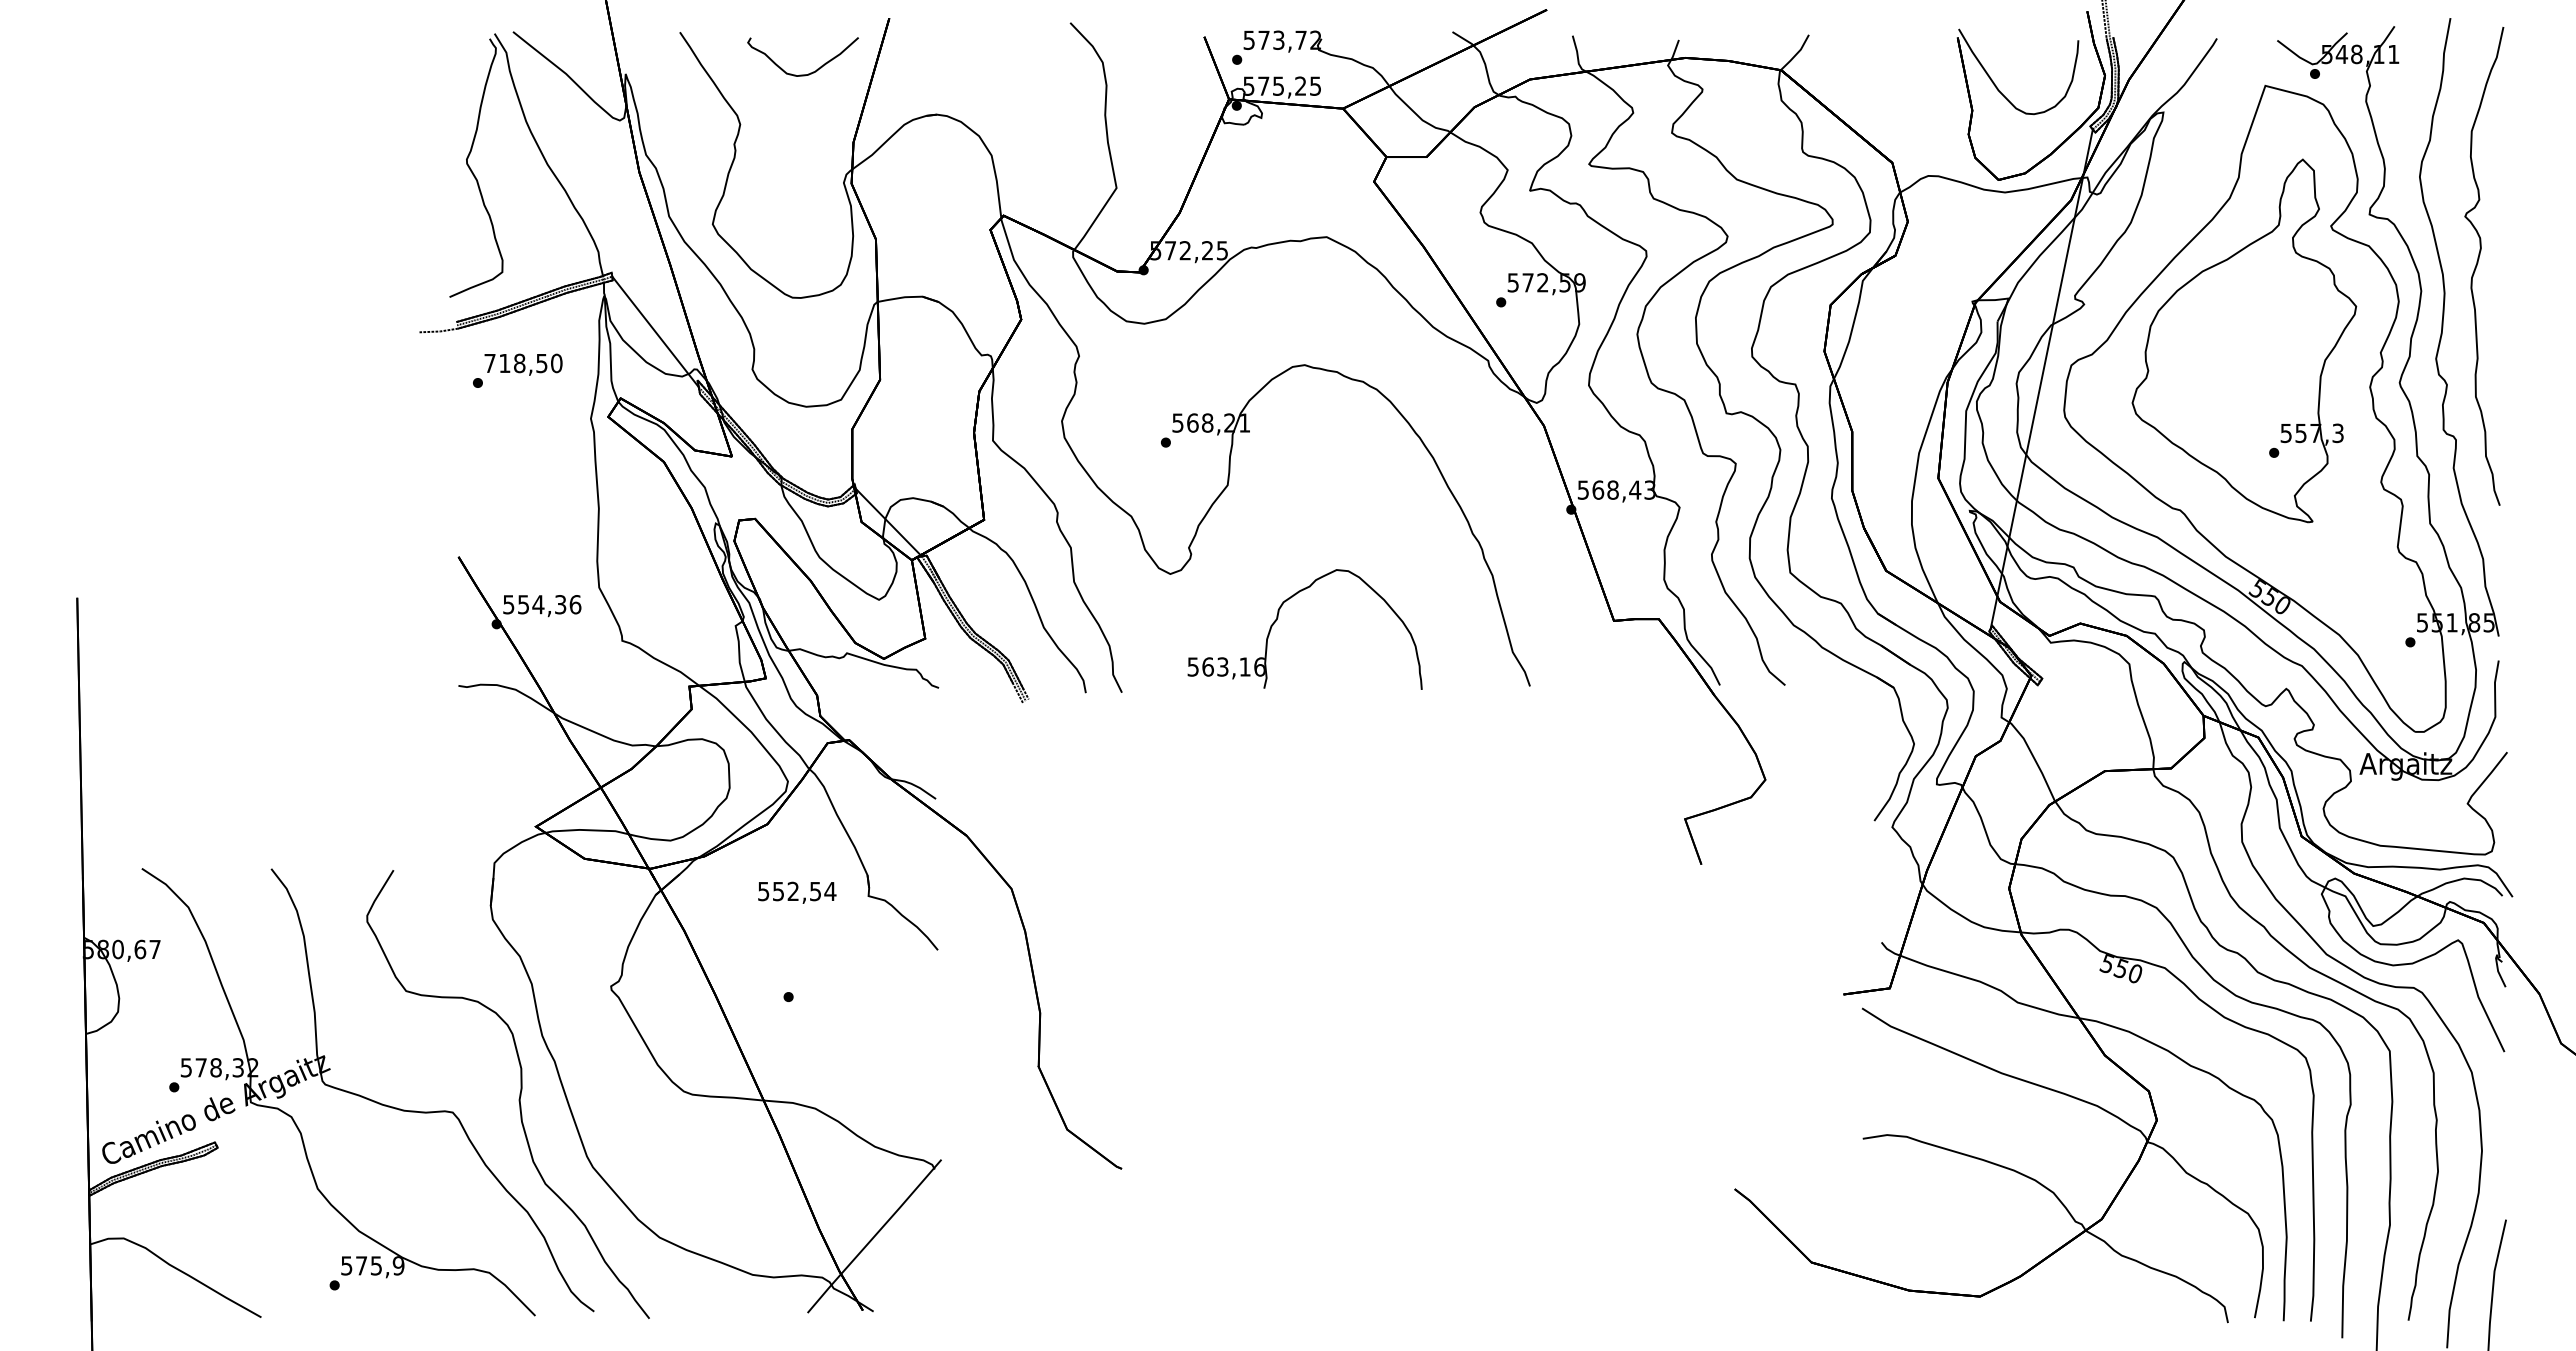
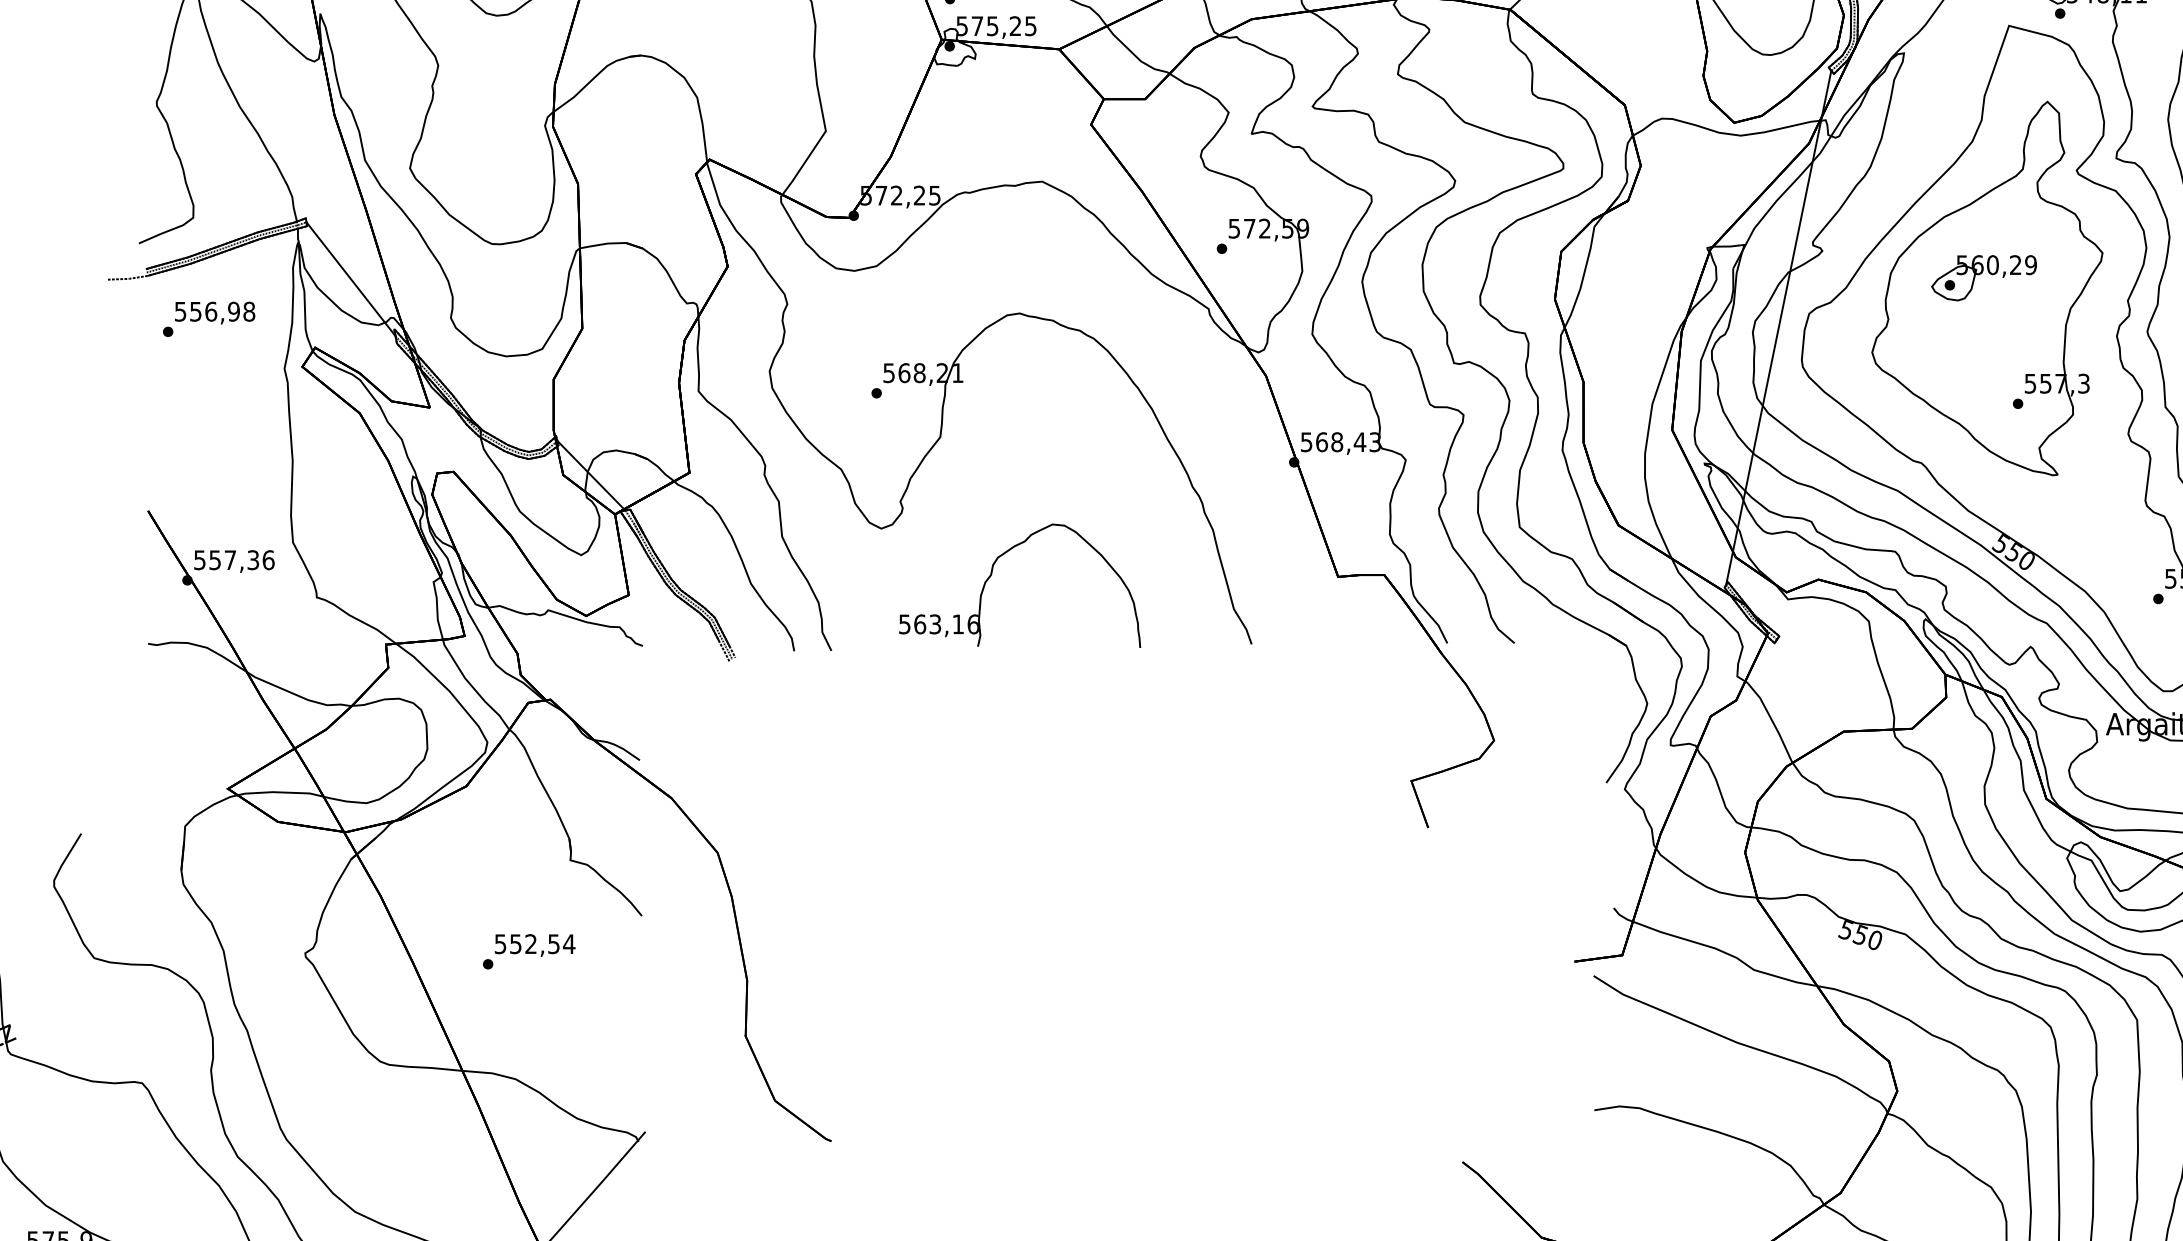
part: (2240, 330) -> (1983, 277), added
text: (523, 363) -> (215, 311), 718,50 -> 556,98
text: (538, 604) -> (230, 560), 554,36 -> 557,36
text: (797, 892) -> (535, 945), moved

